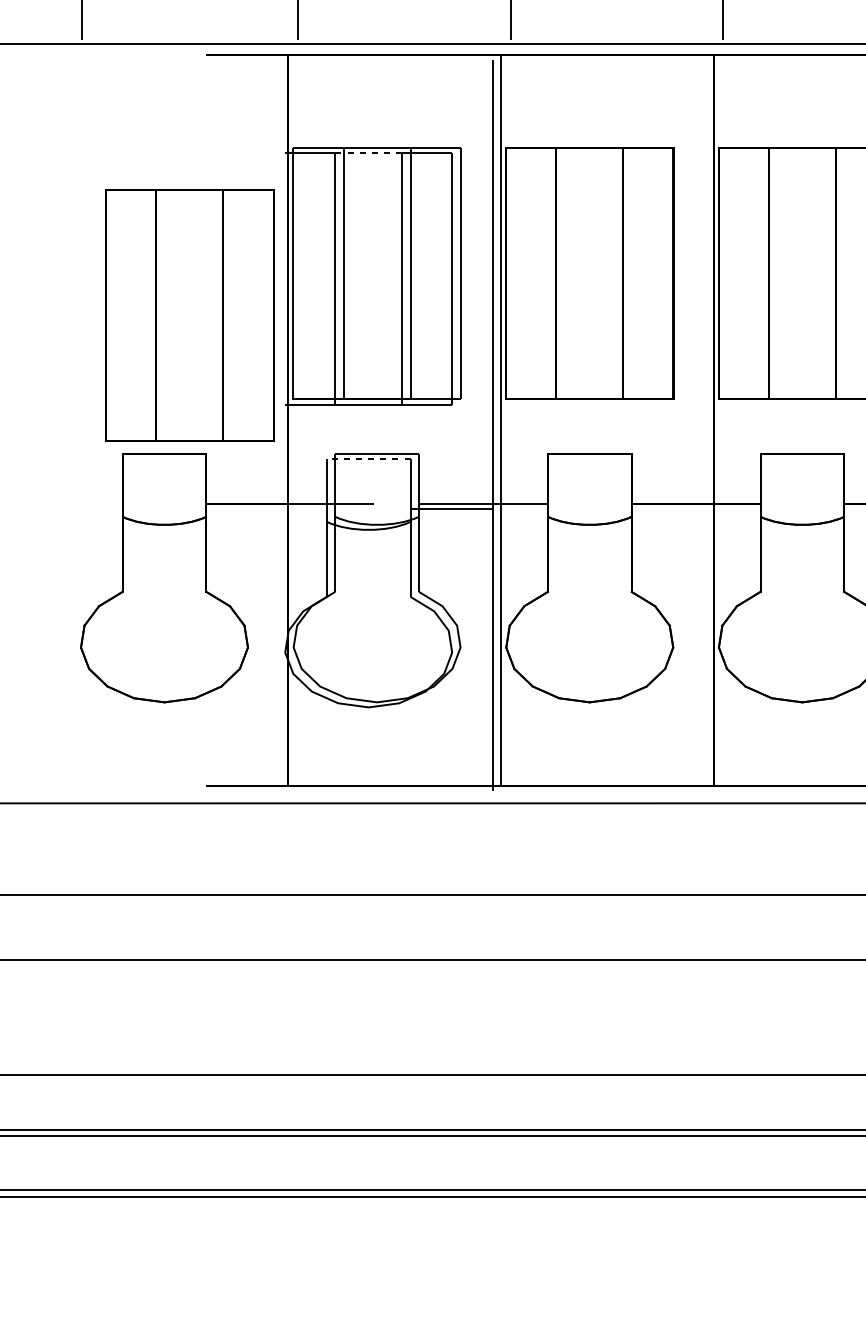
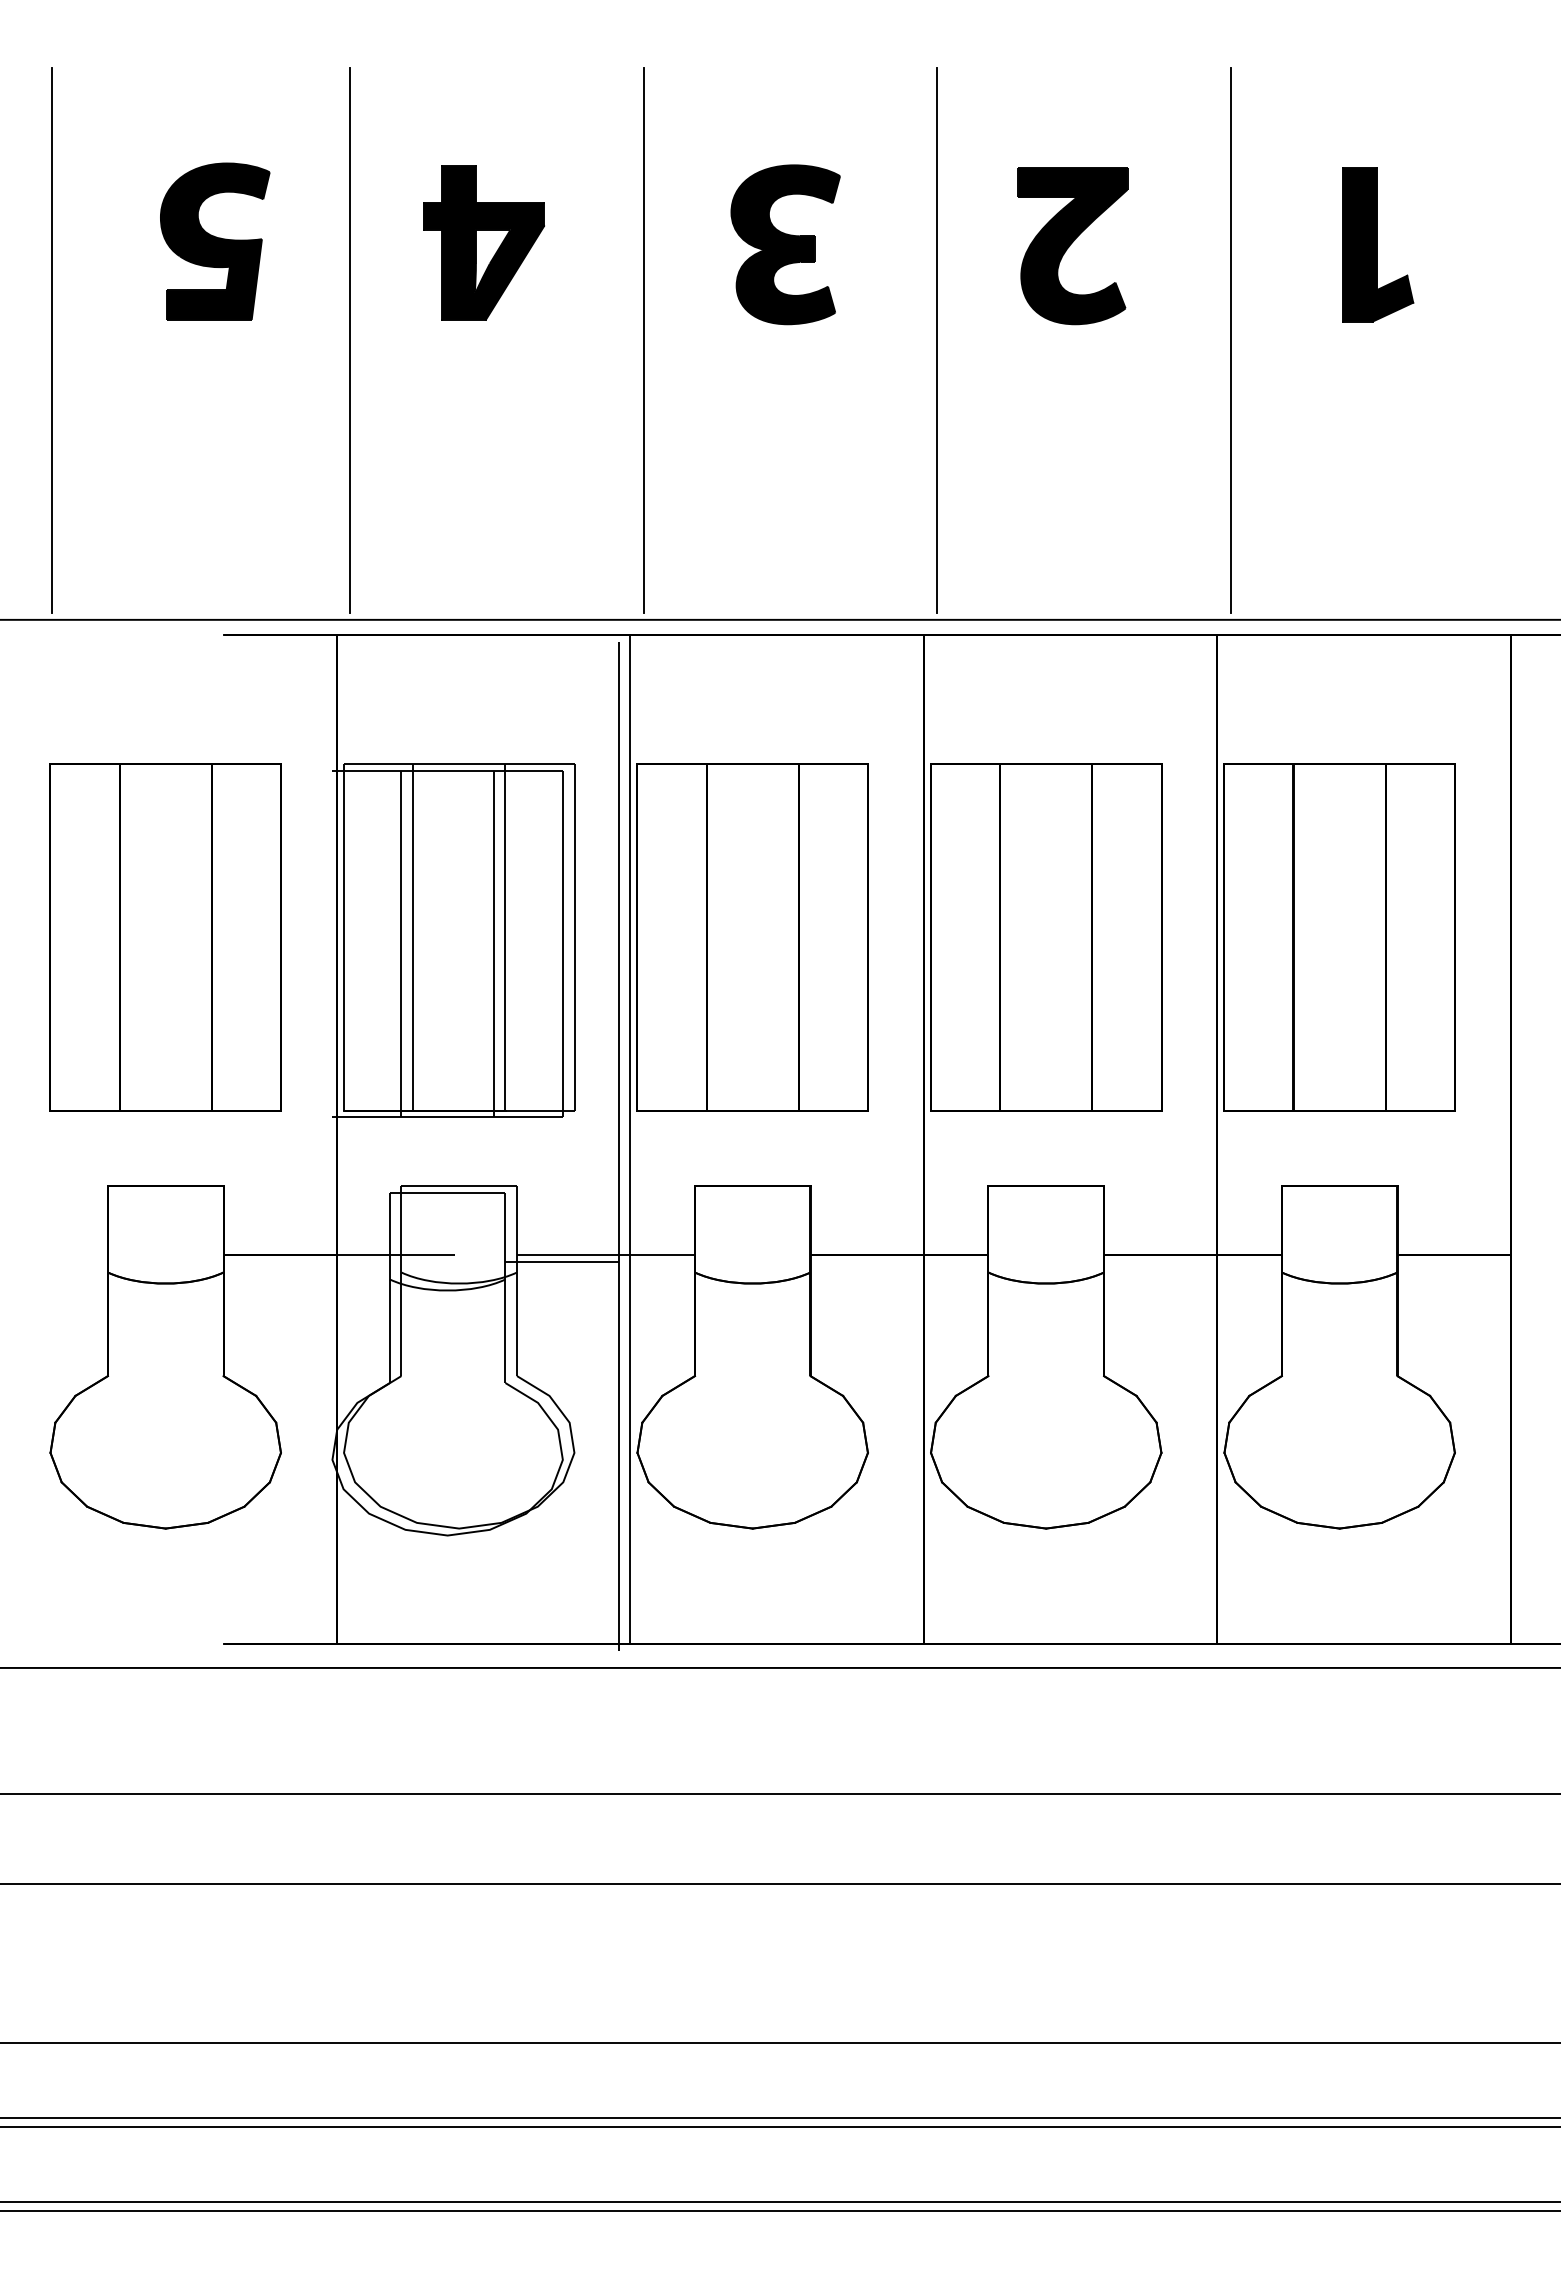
line: (368, 153) -> (447, 770), dashed -> solid
part: (189, 316) -> (165, 937), moved
line: (368, 458) -> (447, 1192), dashed -> solid

